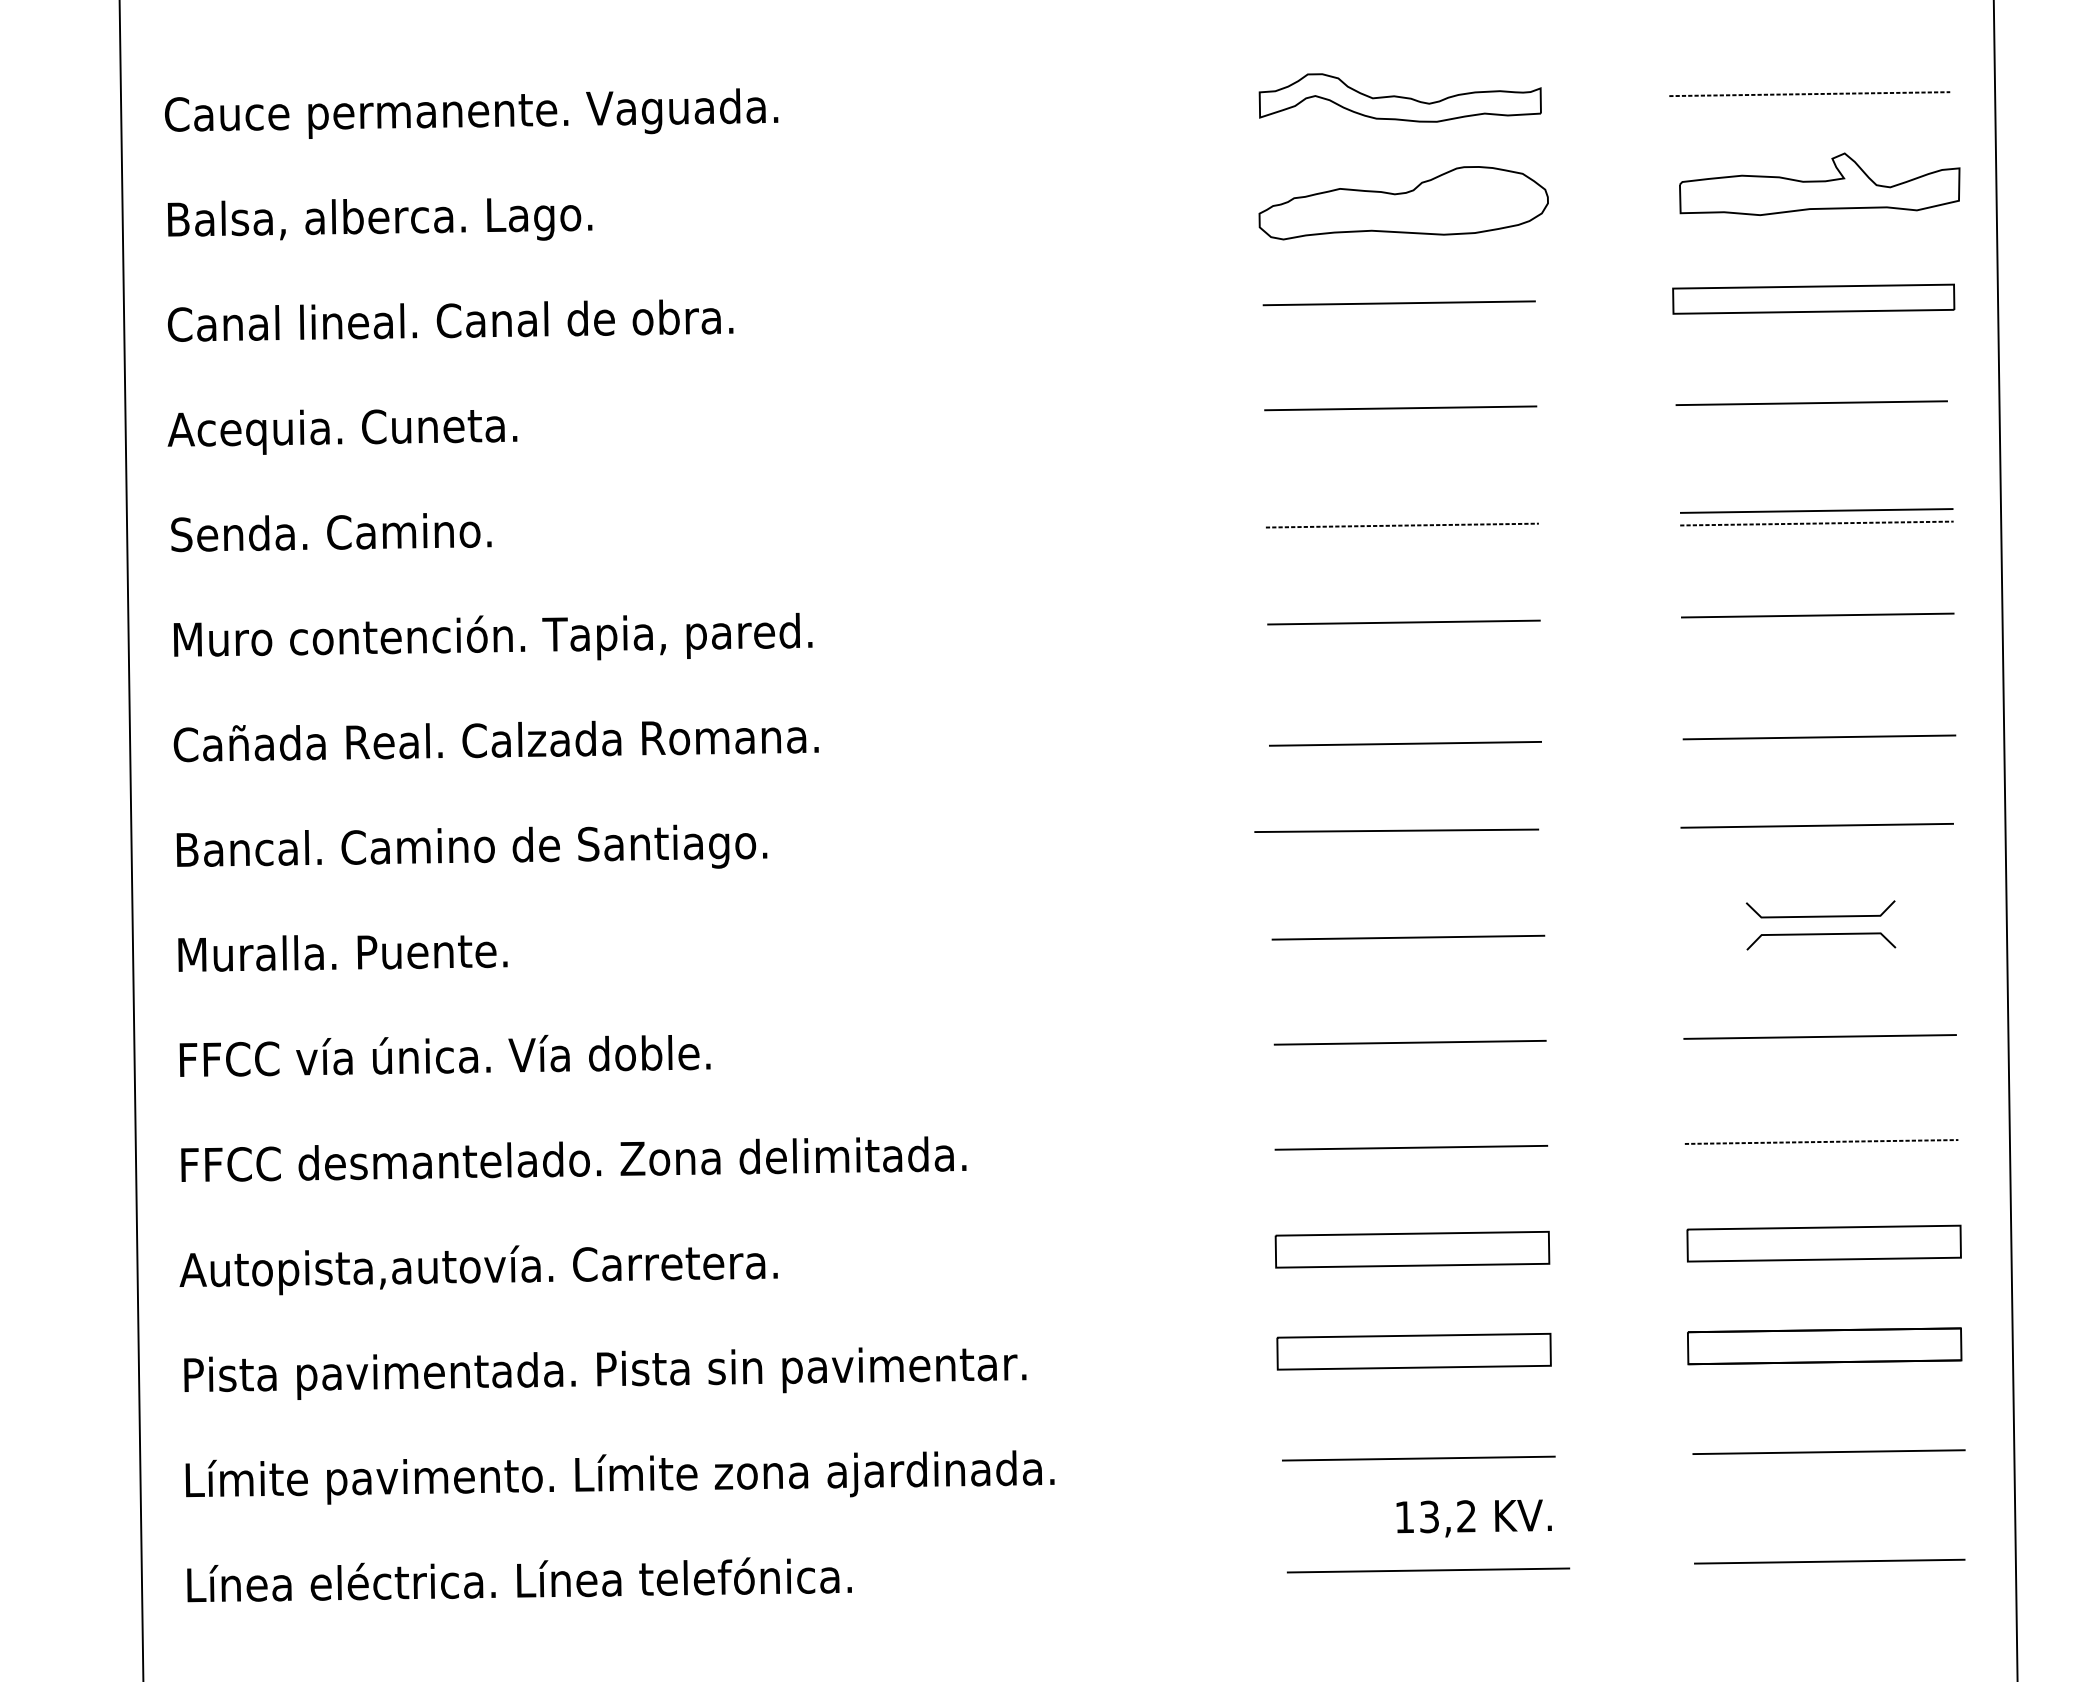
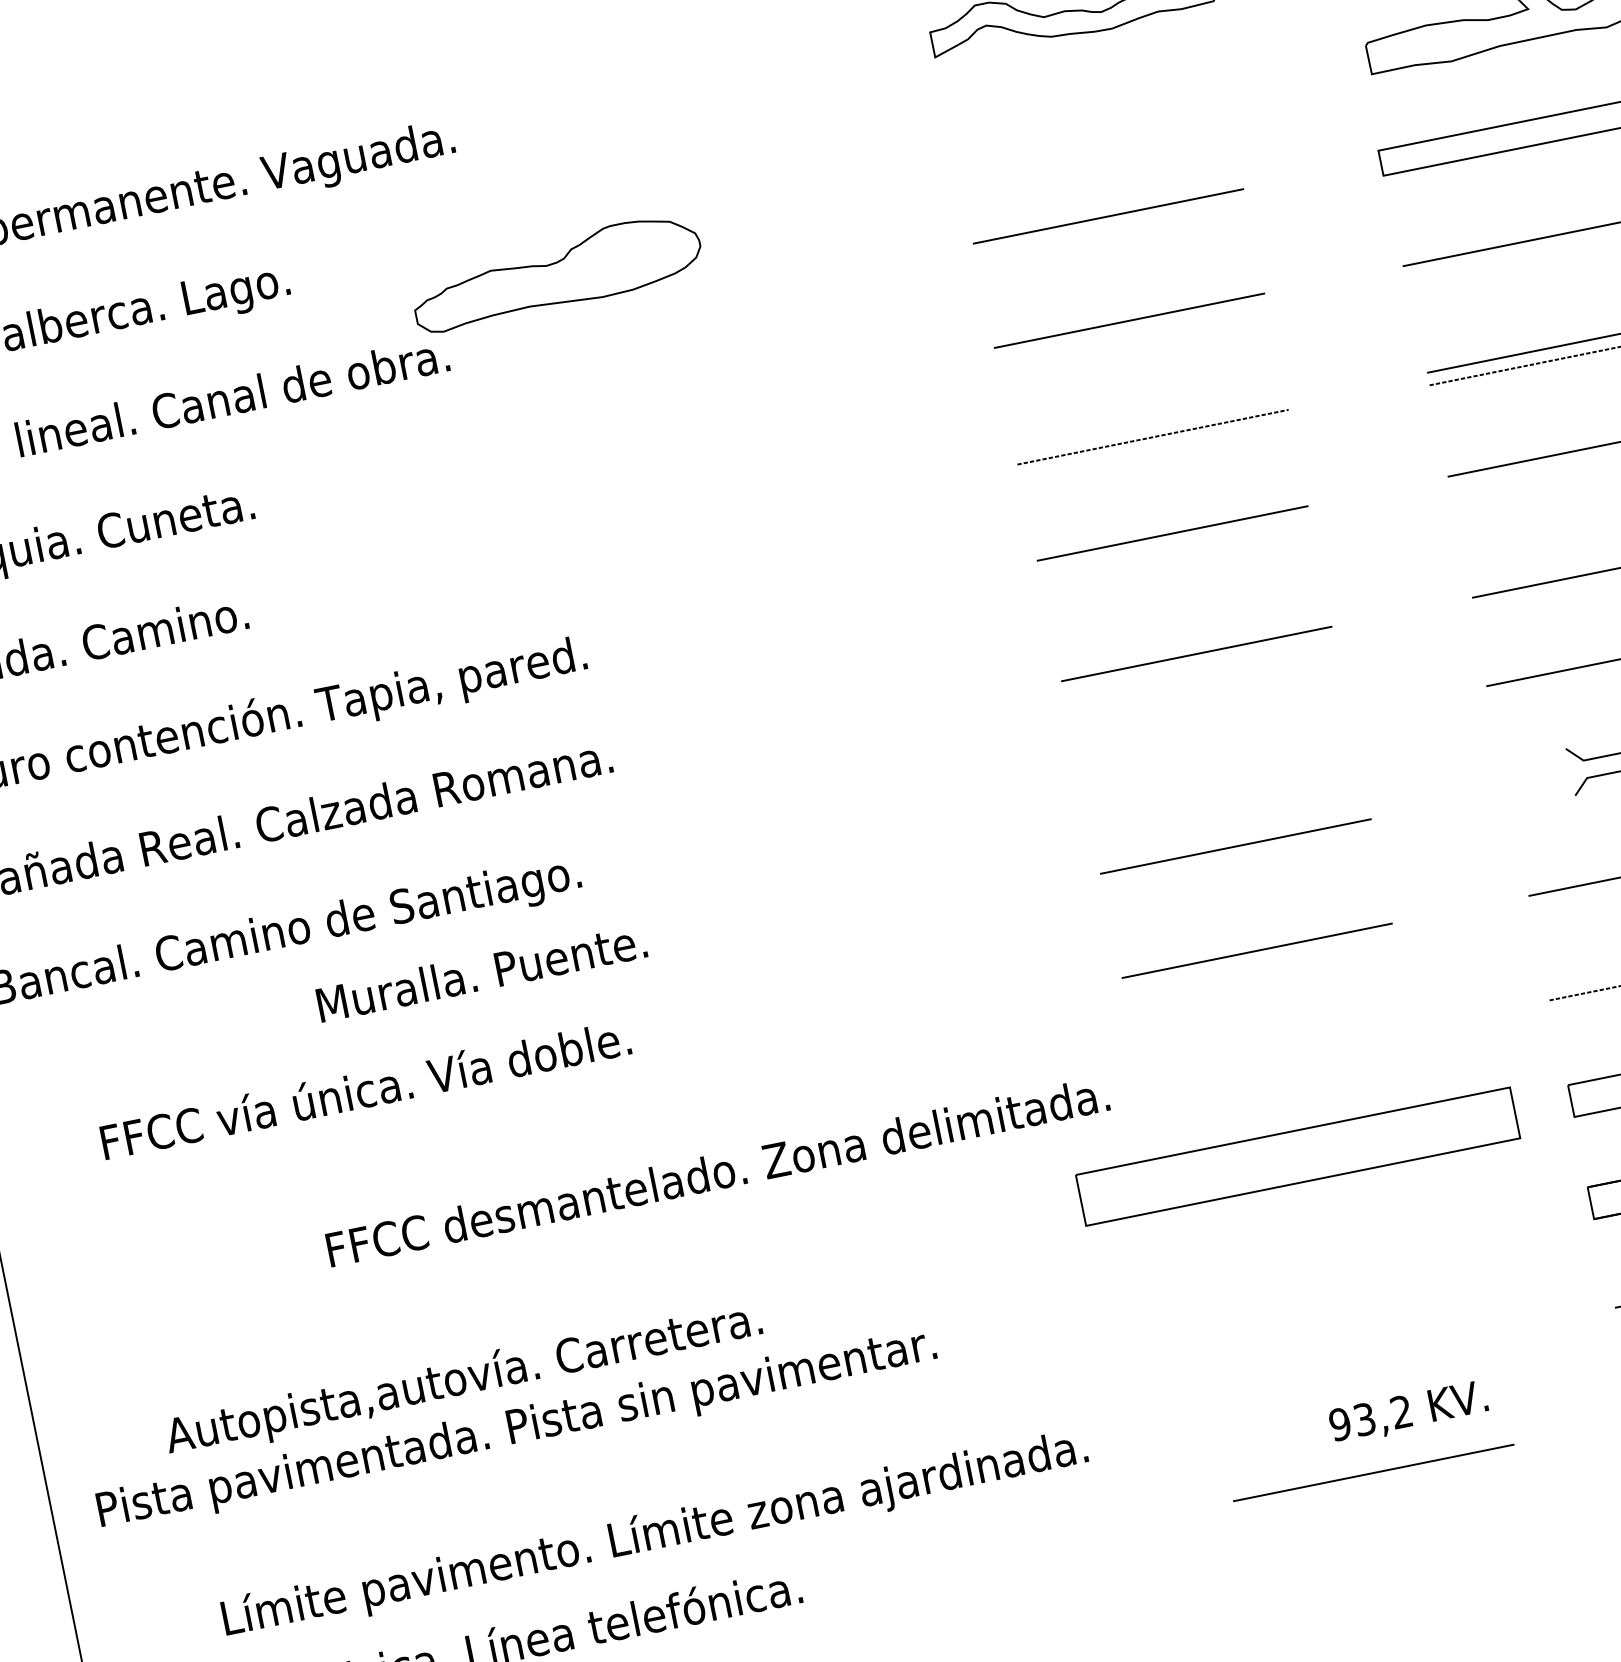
part: (1403, 203) -> (556, 273), moved
line: (1396, 830) -> (1203, 741), removed
text: (342, 953) -> (481, 974), moved
text: (444, 1055) -> (365, 1089), moved
line: (1411, 1147) -> (1277, 1054), removed
text: (573, 1158) -> (717, 1171), moved
part: (1412, 1249) -> (1297, 1156), size x1.6
text: (478, 1270) -> (463, 1381), moved
part: (1413, 1351) -> (1318, 1257), removed
line: (1418, 1458) -> (1342, 1363), removed
text: (619, 1477) -> (654, 1535), moved
text: (1404, 1517) -> (1339, 1424), 13,2 -> 93,2

